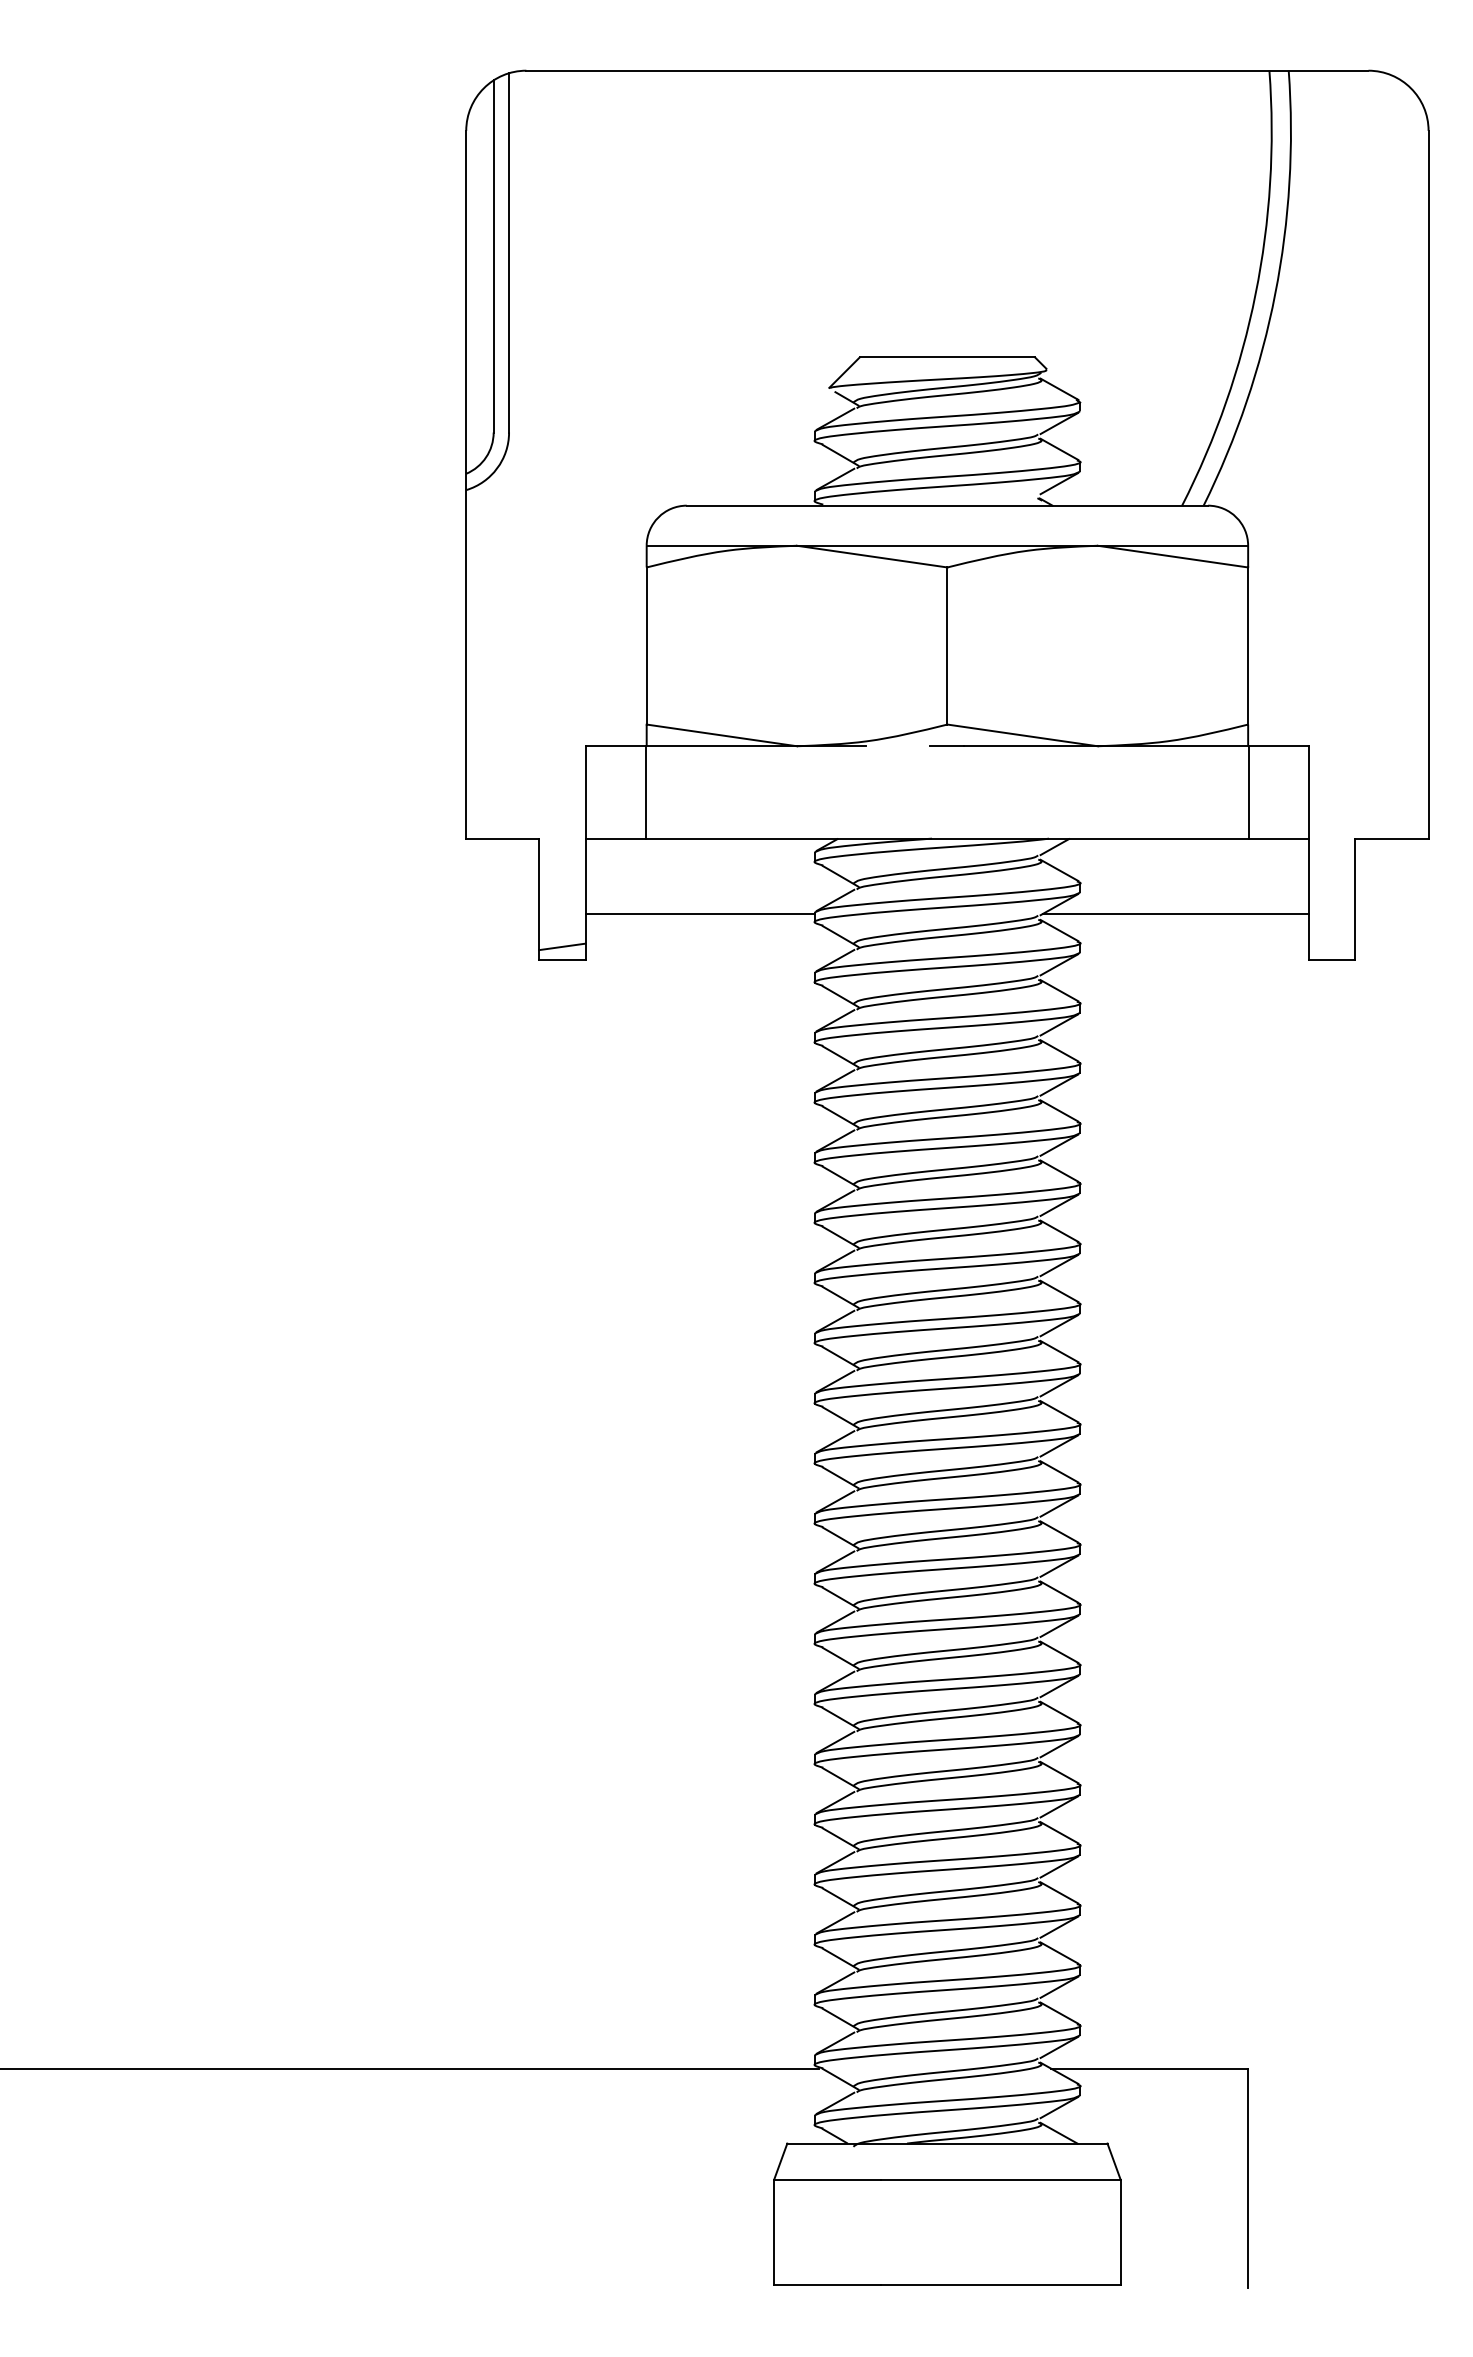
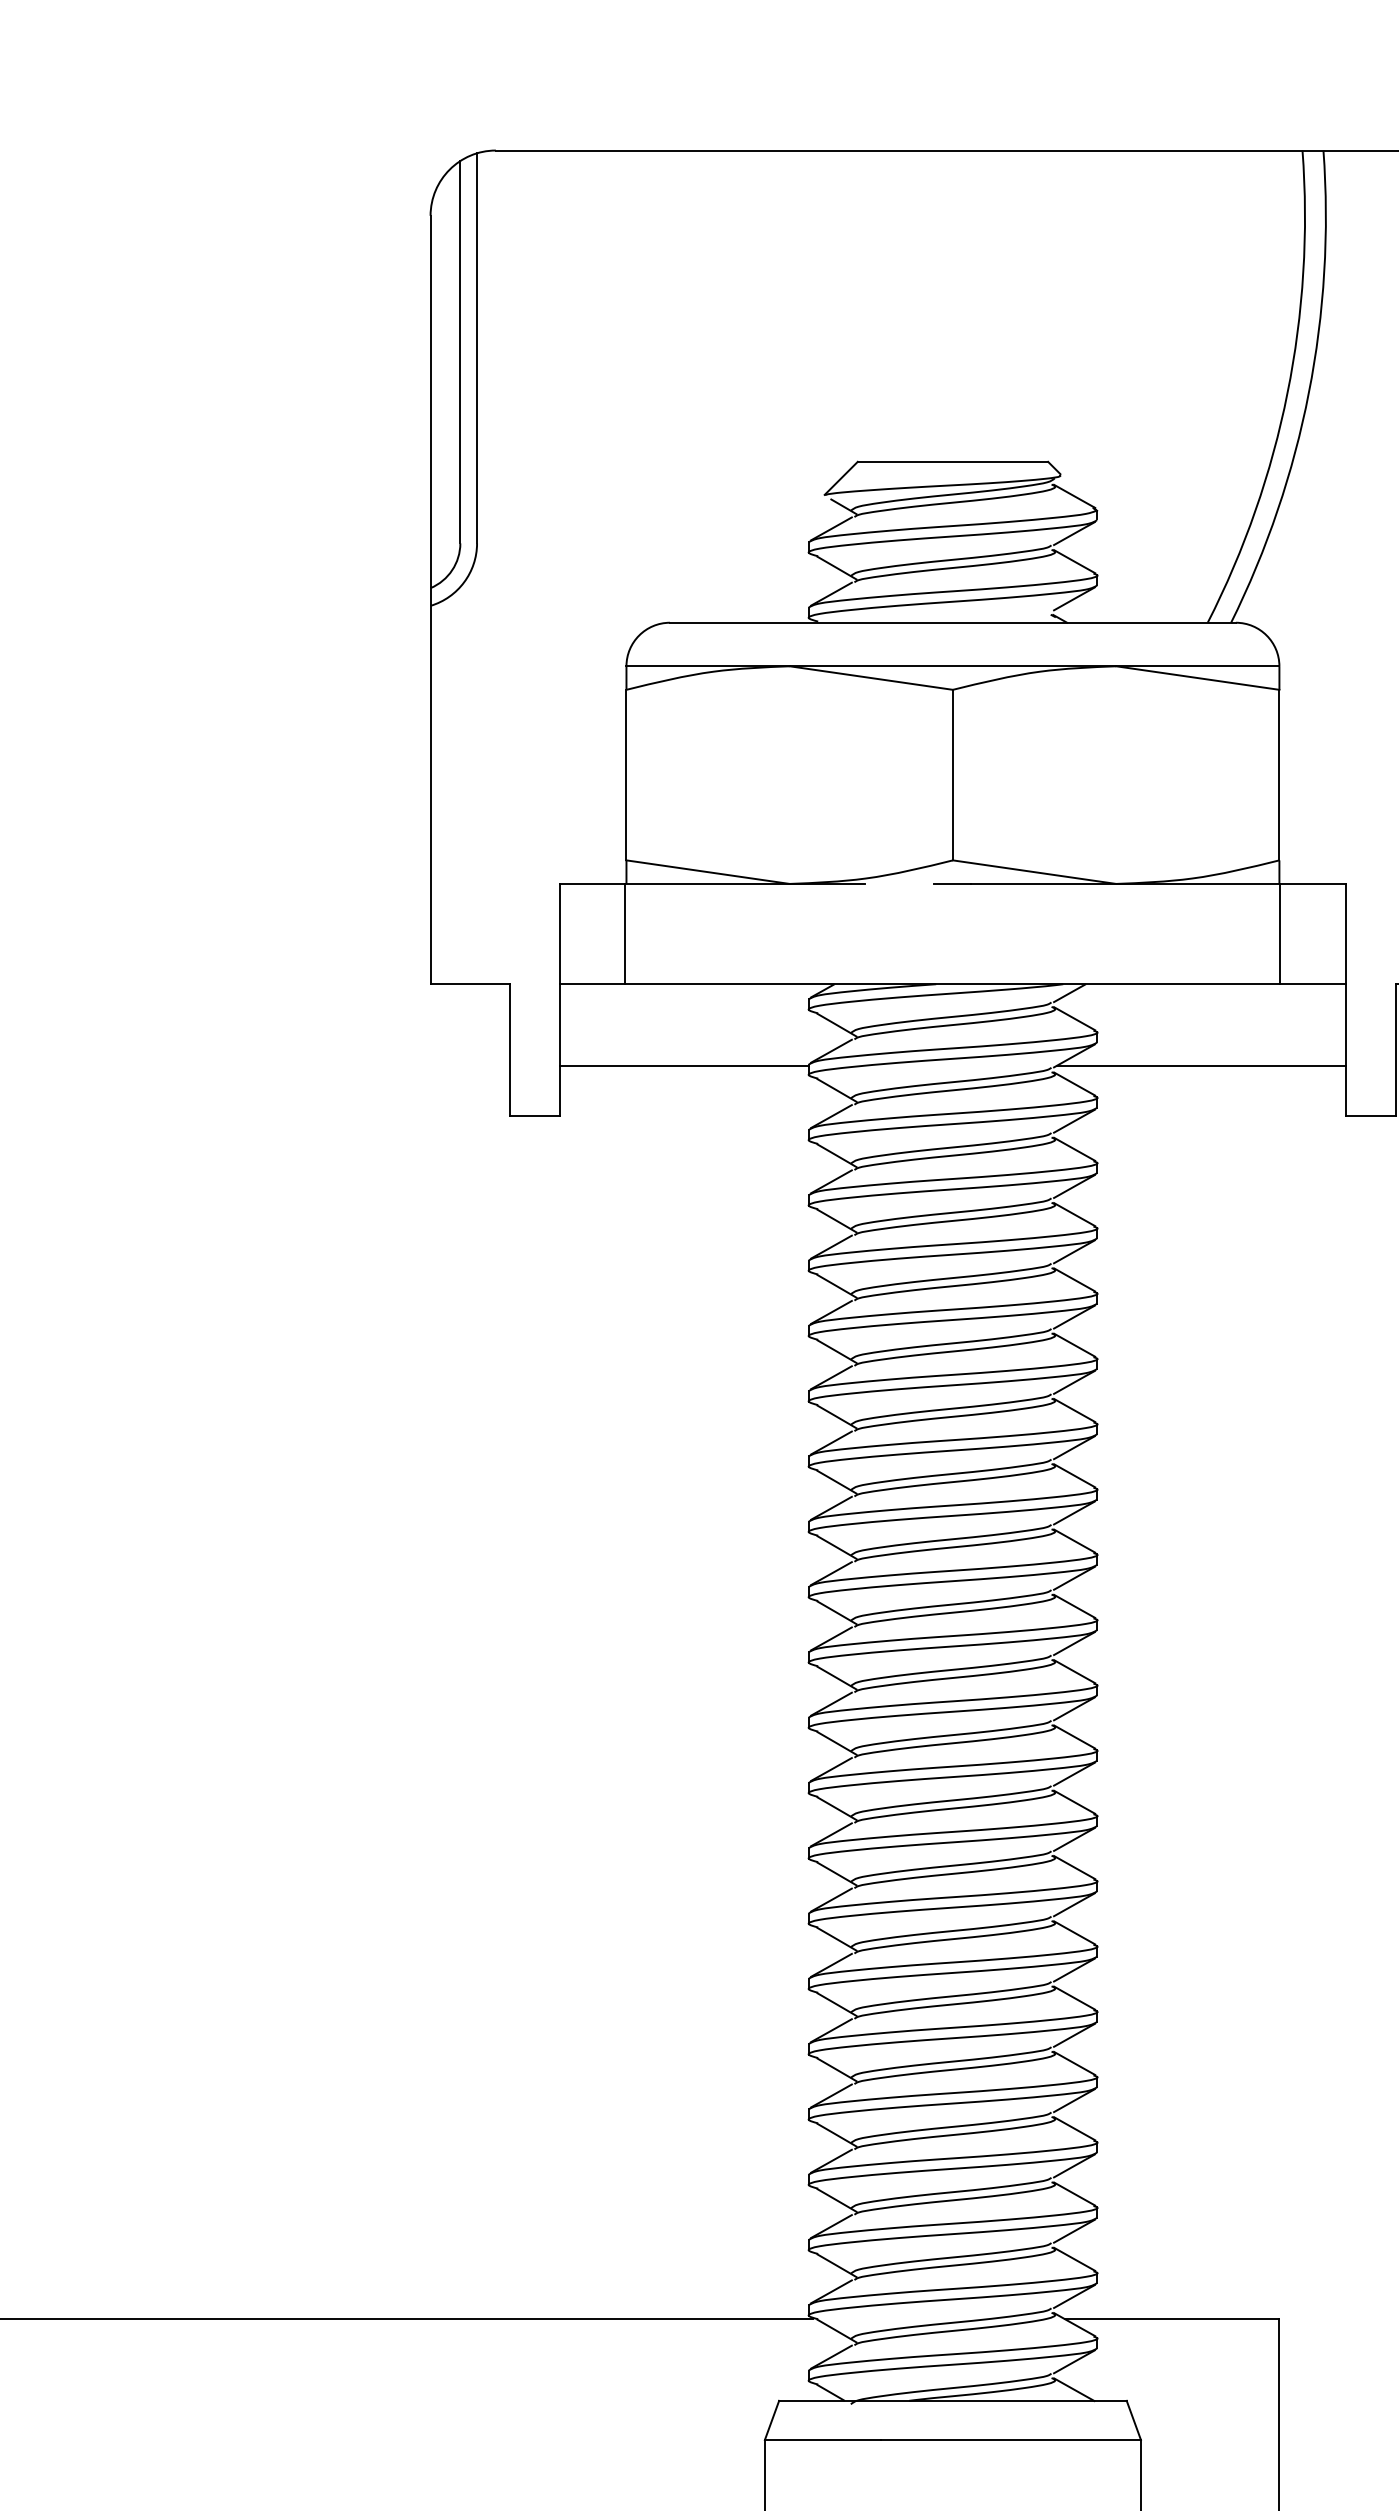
line: (562, 946) -> (535, 1101), removed

